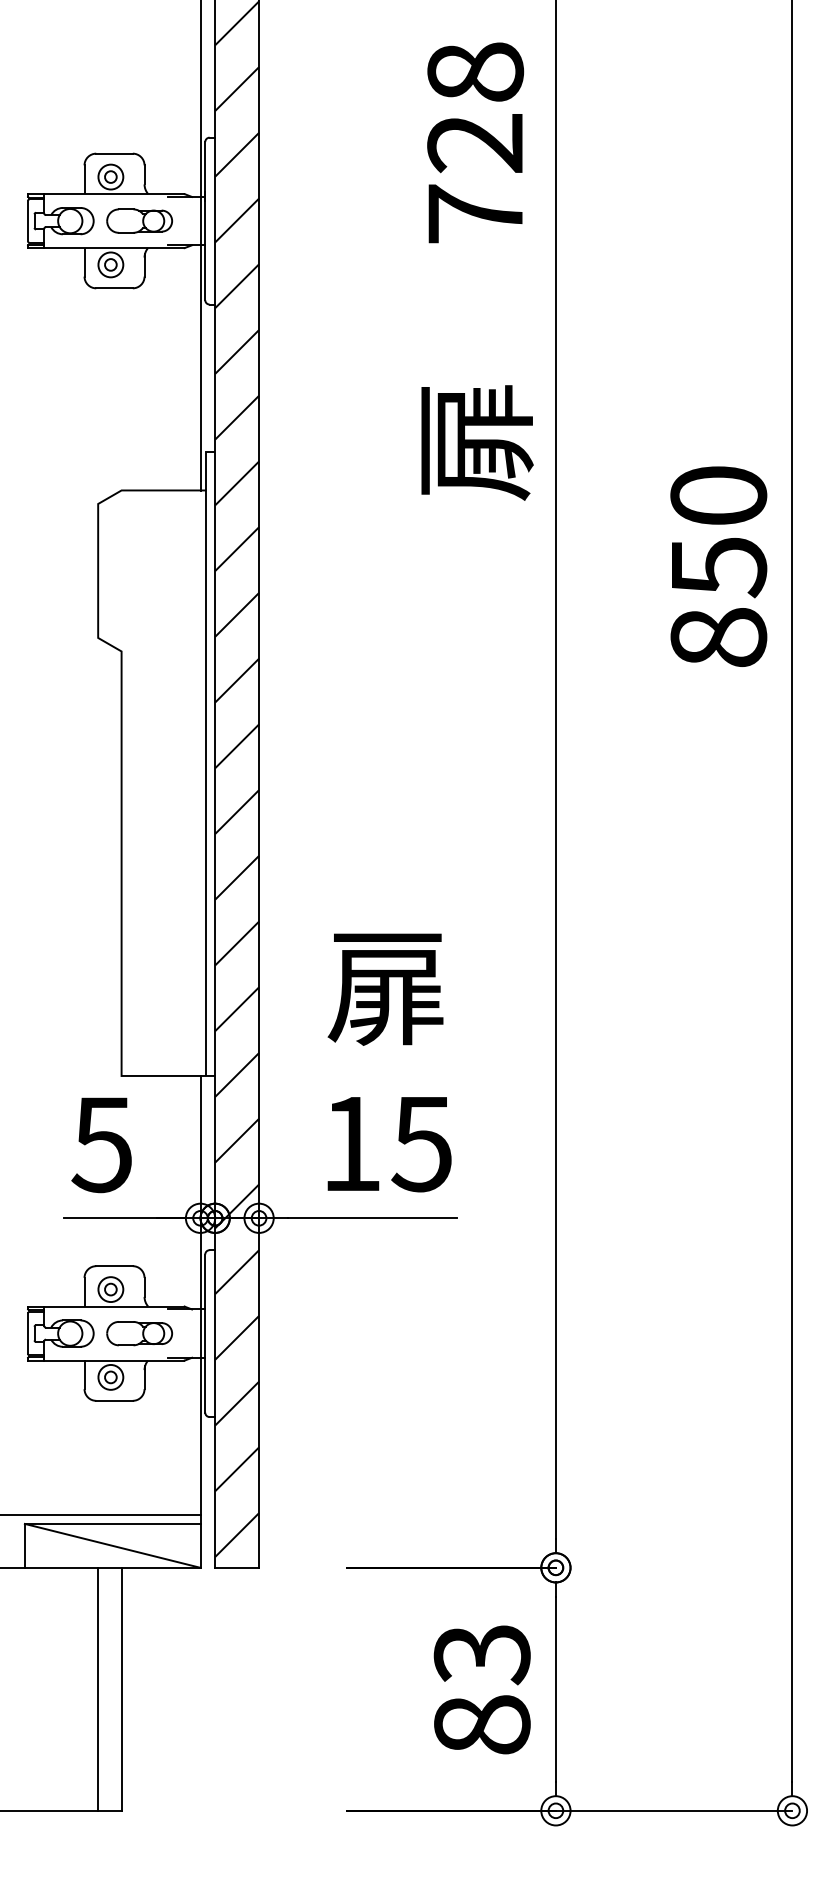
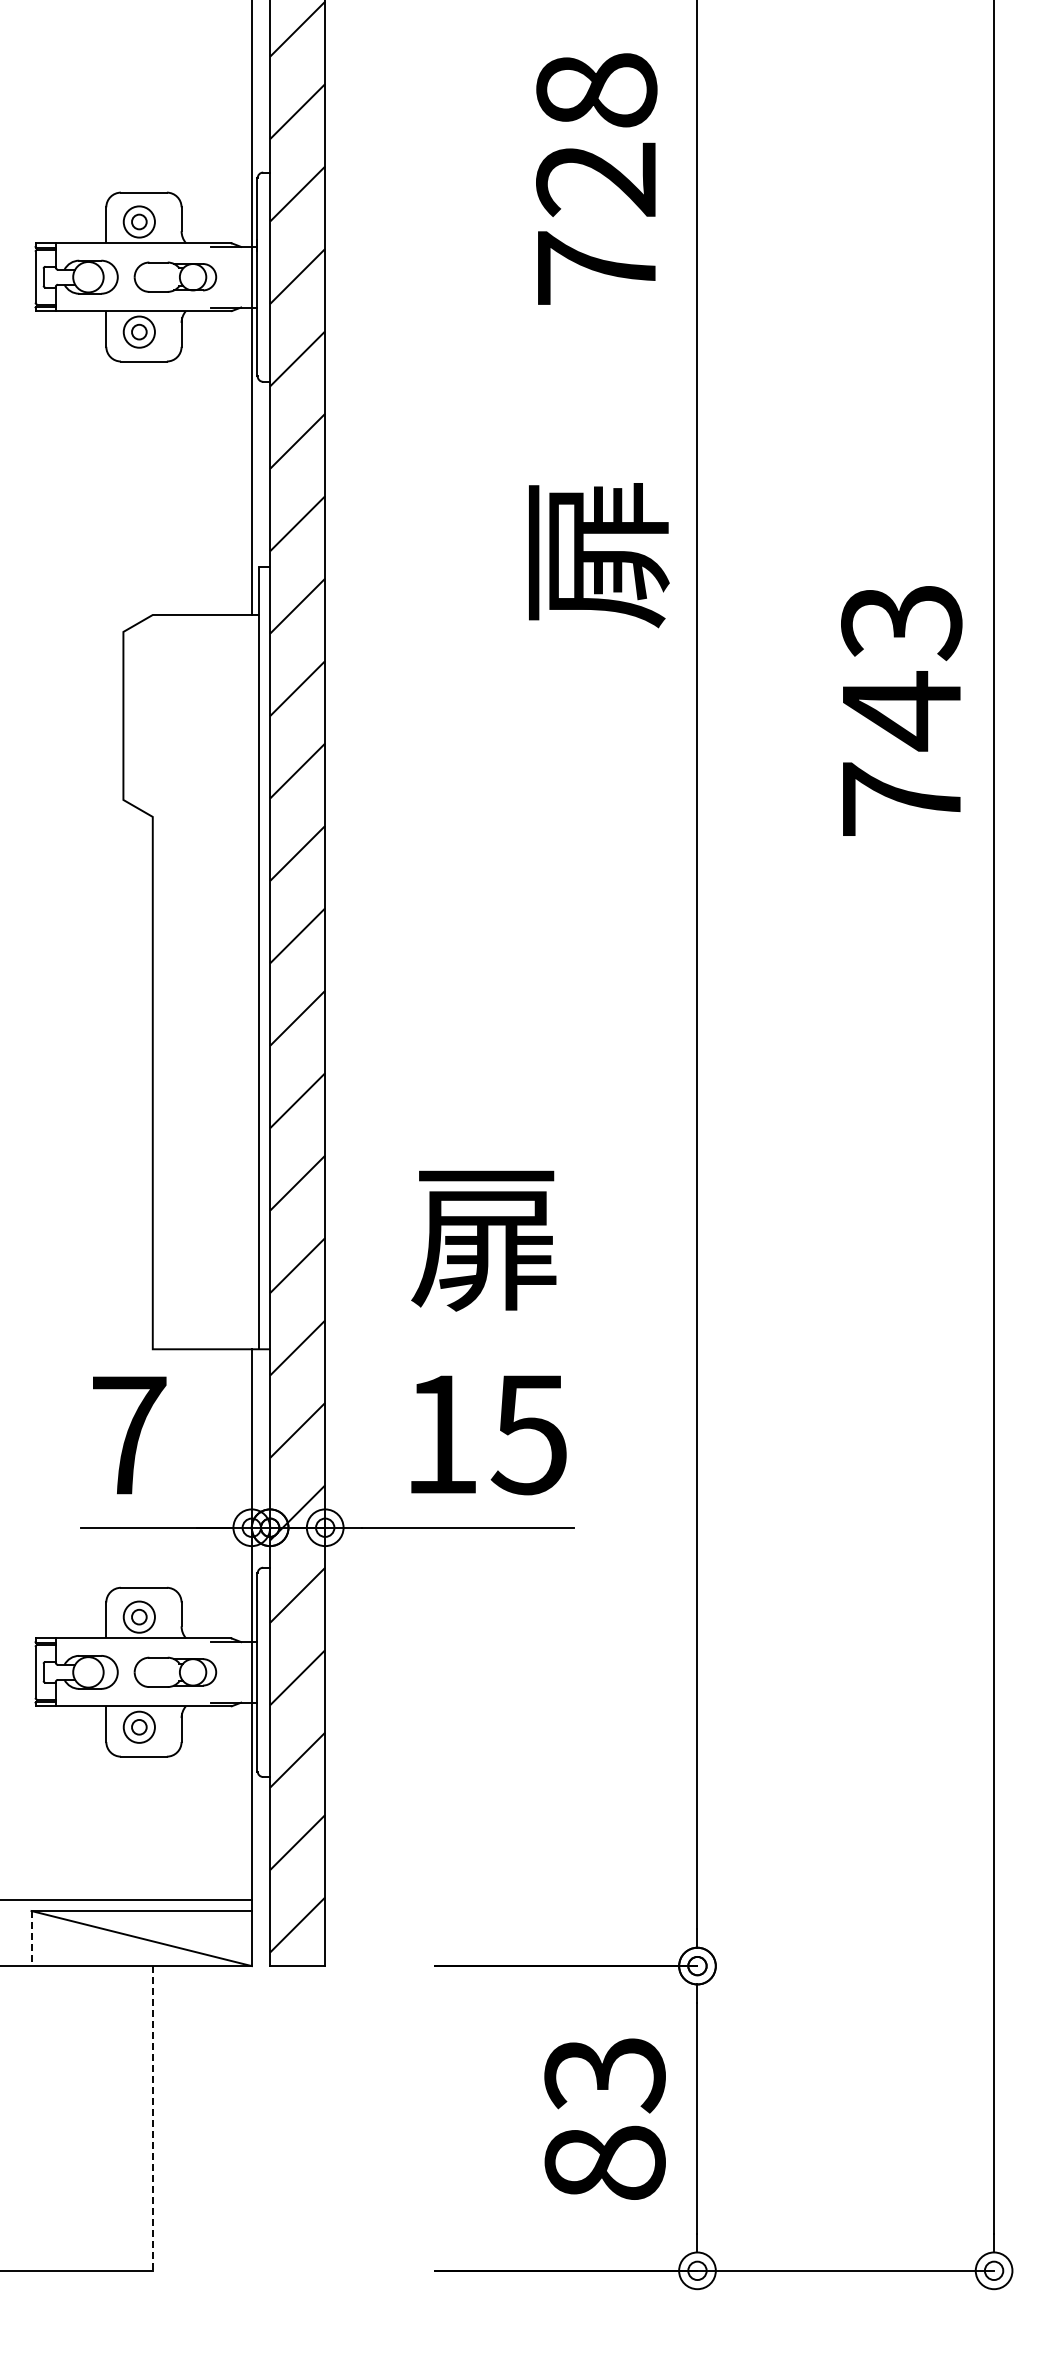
text: (718, 566) -> (901, 710), 850 -> 743
text: (101, 1145) -> (127, 1436), 5 -> 7
line: (24, 1545) -> (31, 1938), solid -> dashed
line: (98, 1689) -> (123, 2118), removed
line: (121, 1689) -> (152, 2118), solid -> dashed

